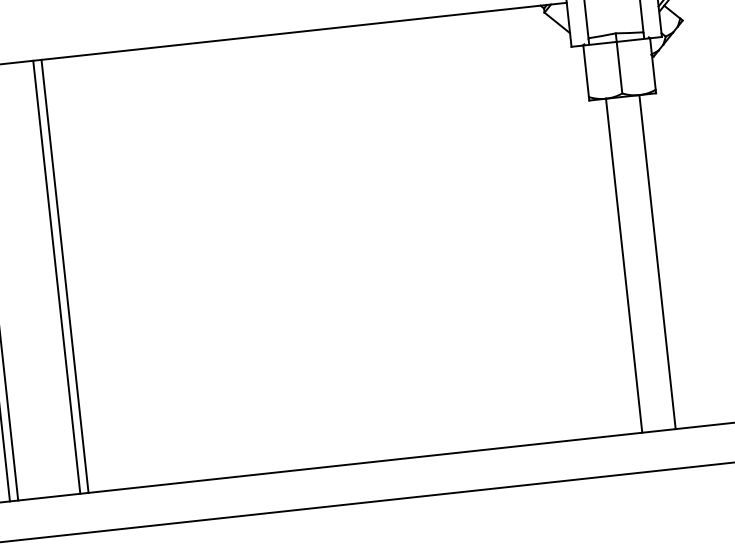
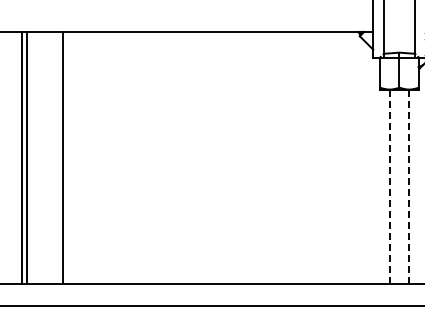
line: (658, 261) -> (409, 186), solid -> dashed
line: (623, 267) -> (389, 187), solid -> dashed
line: (65, 275) -> (68, 157), removed

